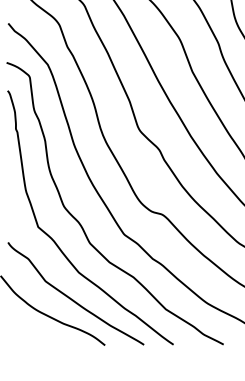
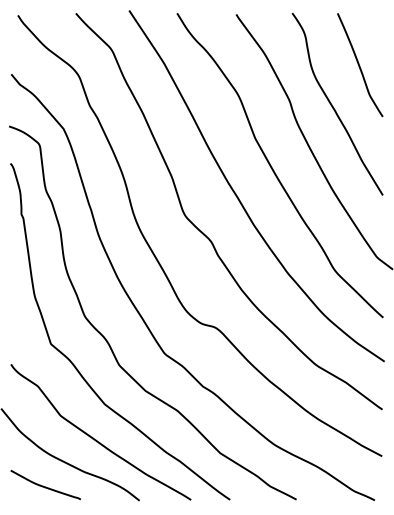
curve: (34, 334) -> (45, 486), added

